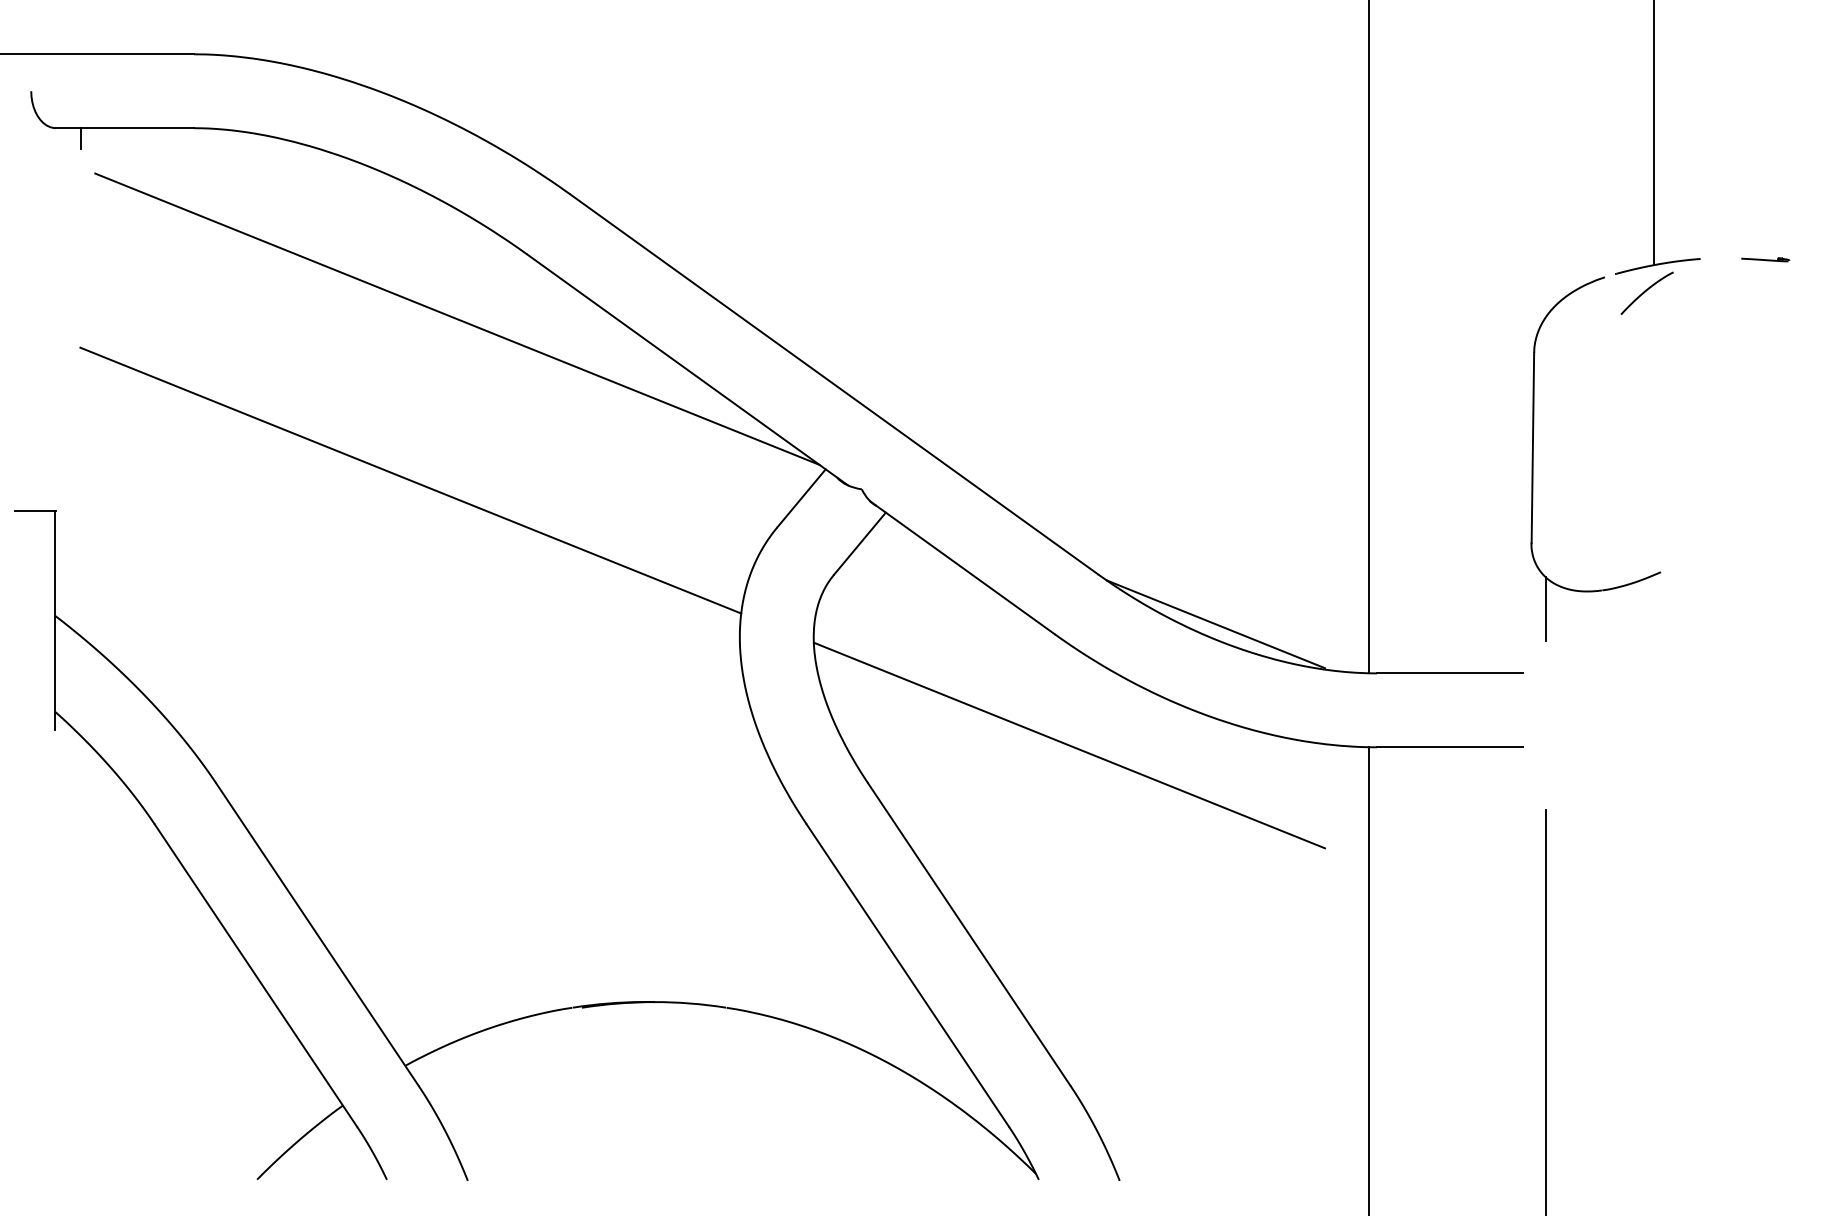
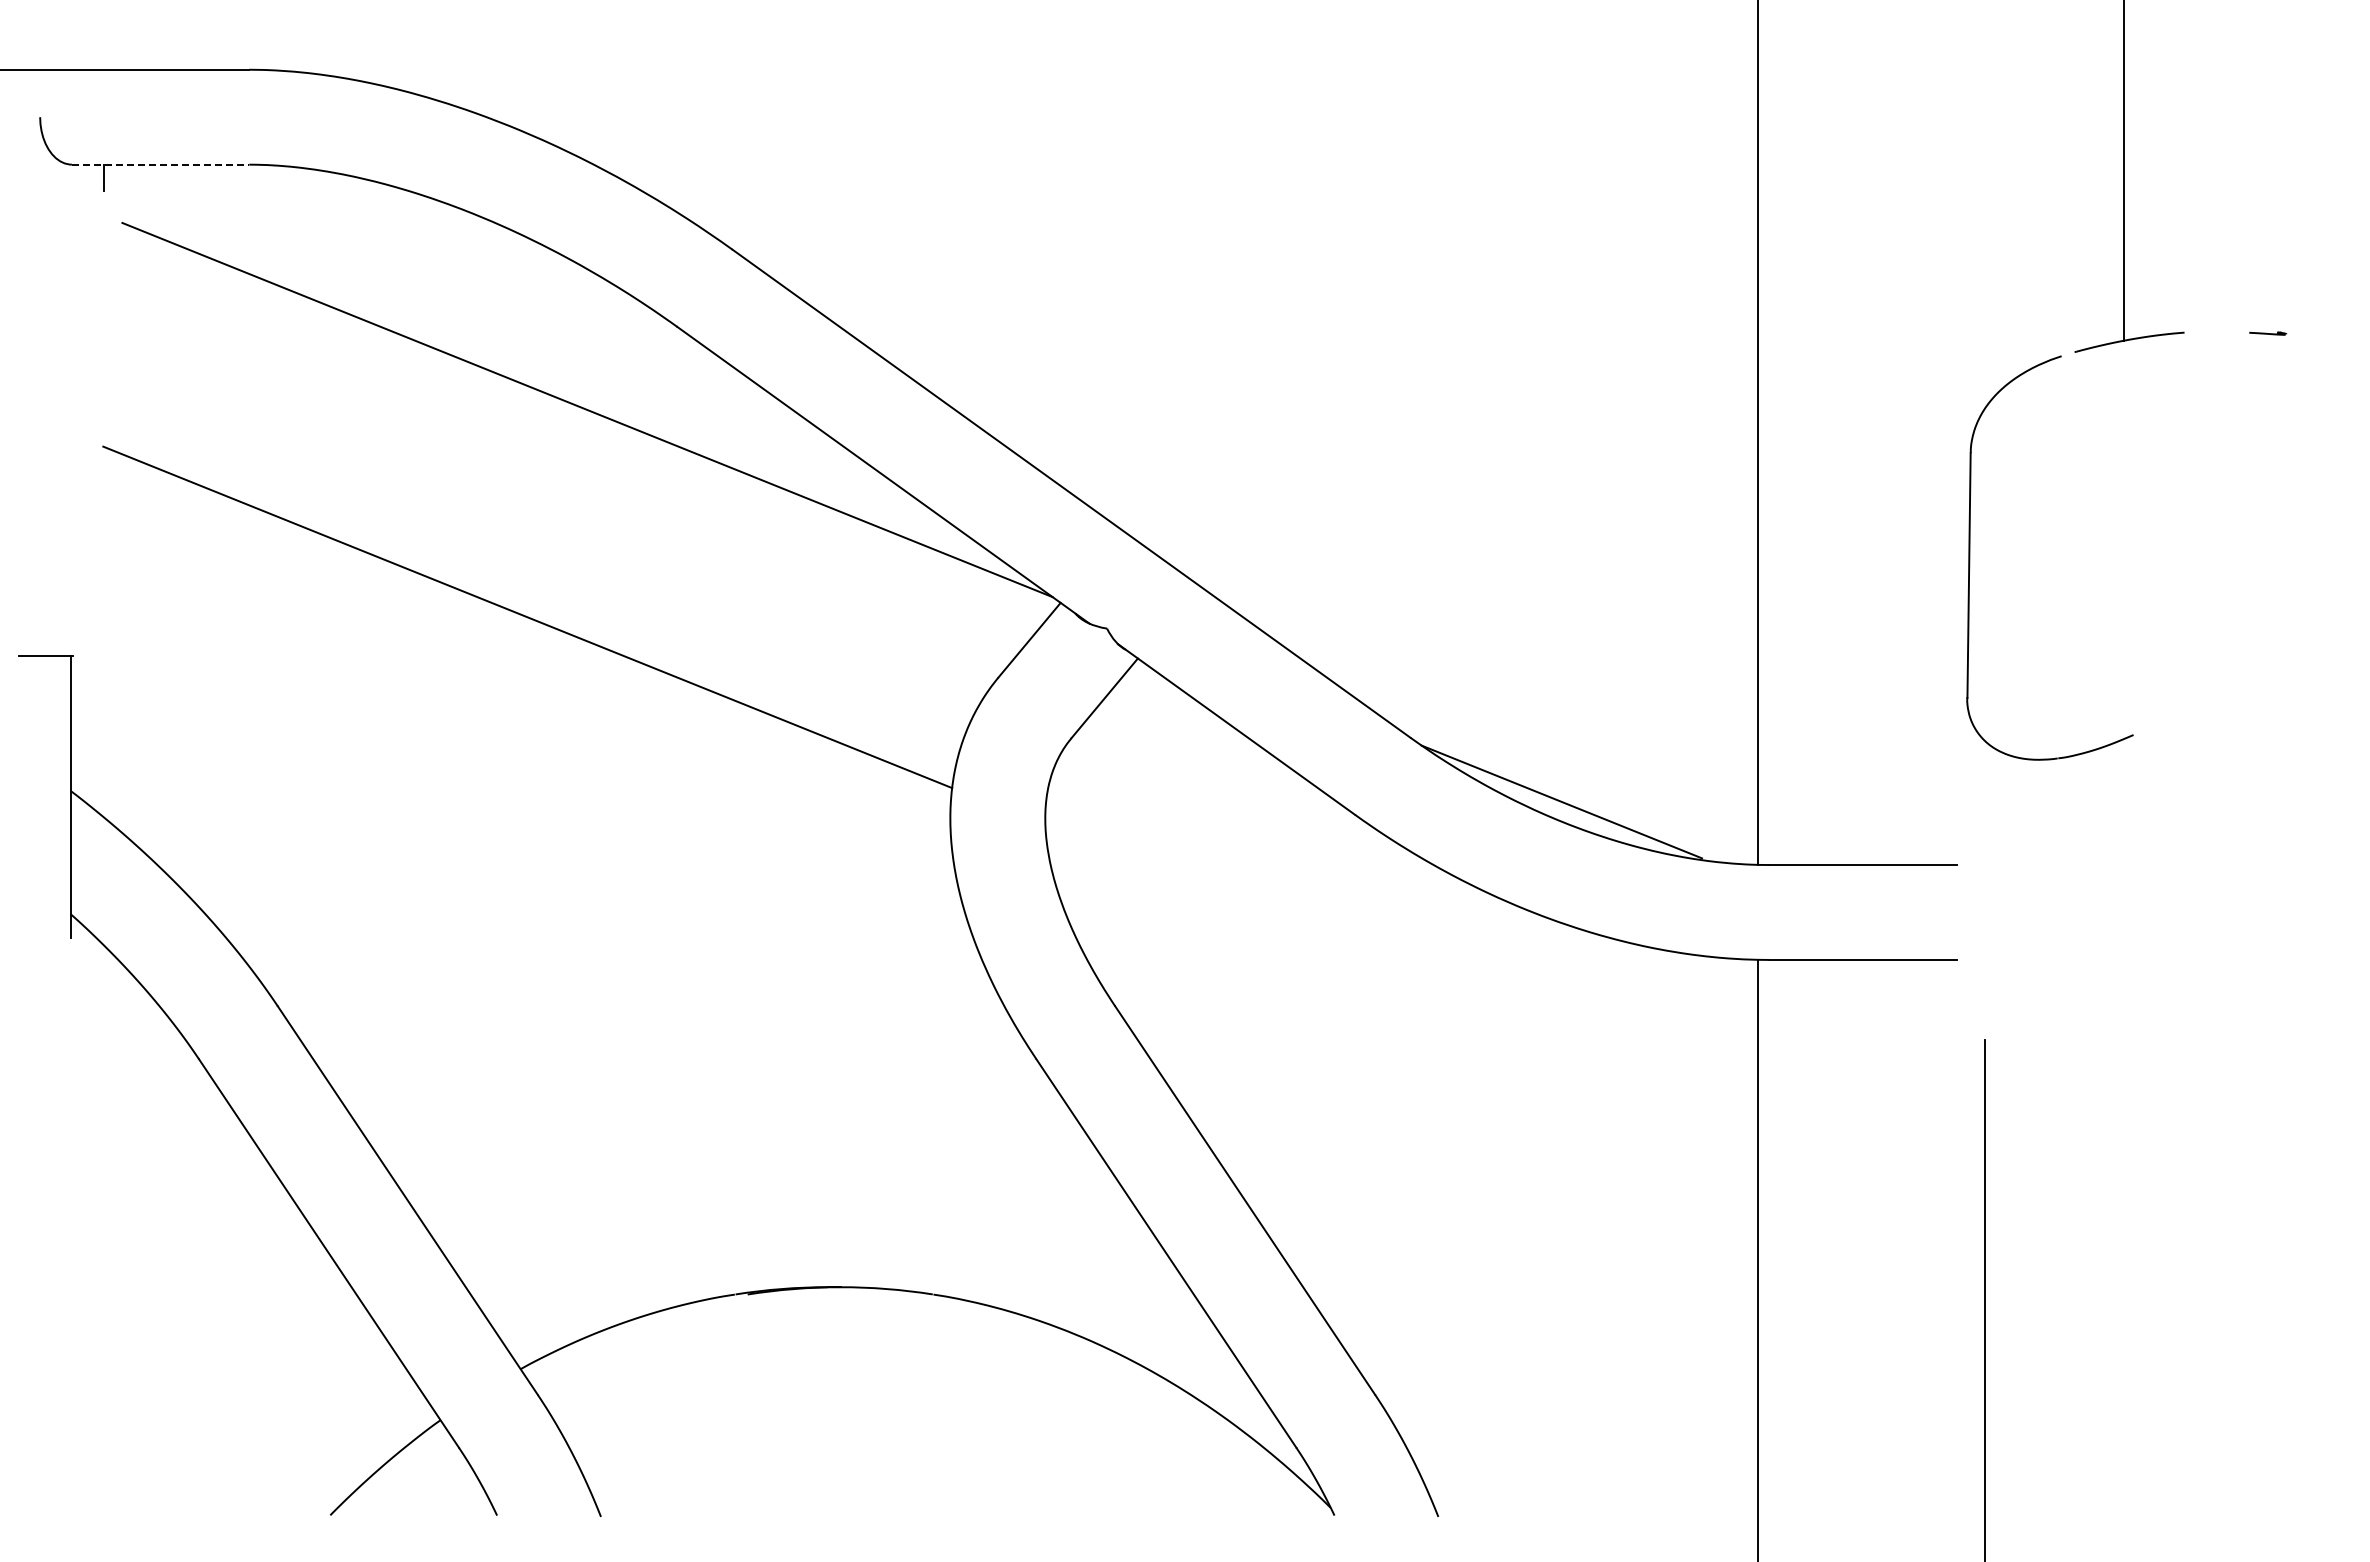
line: (124, 128) -> (160, 164), solid -> dashed
part: (1765, 259) -> (2267, 333), size x0.6
curve: (1646, 291) -> (2114, 374), removed
line: (1545, 608) -> (1985, 781), removed
line: (1069, 745) -> (1373, 957), removed

